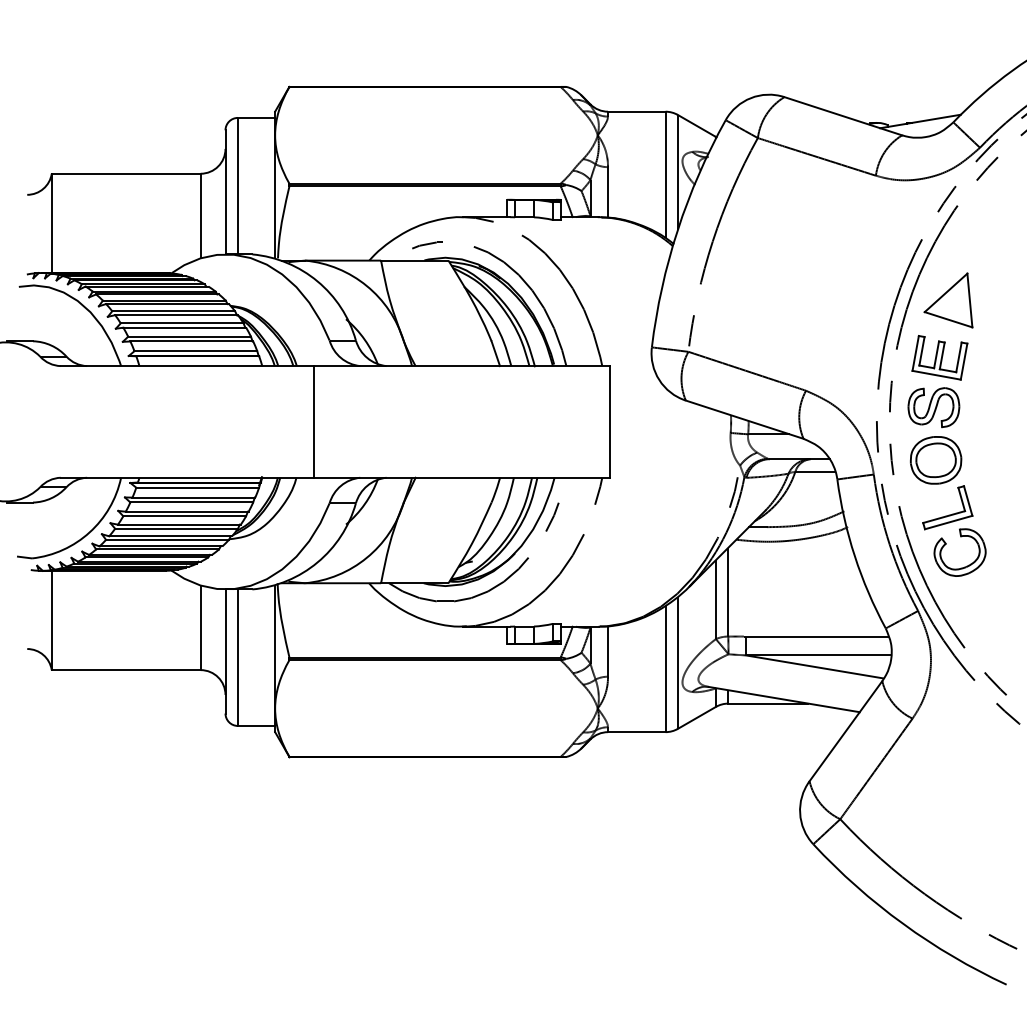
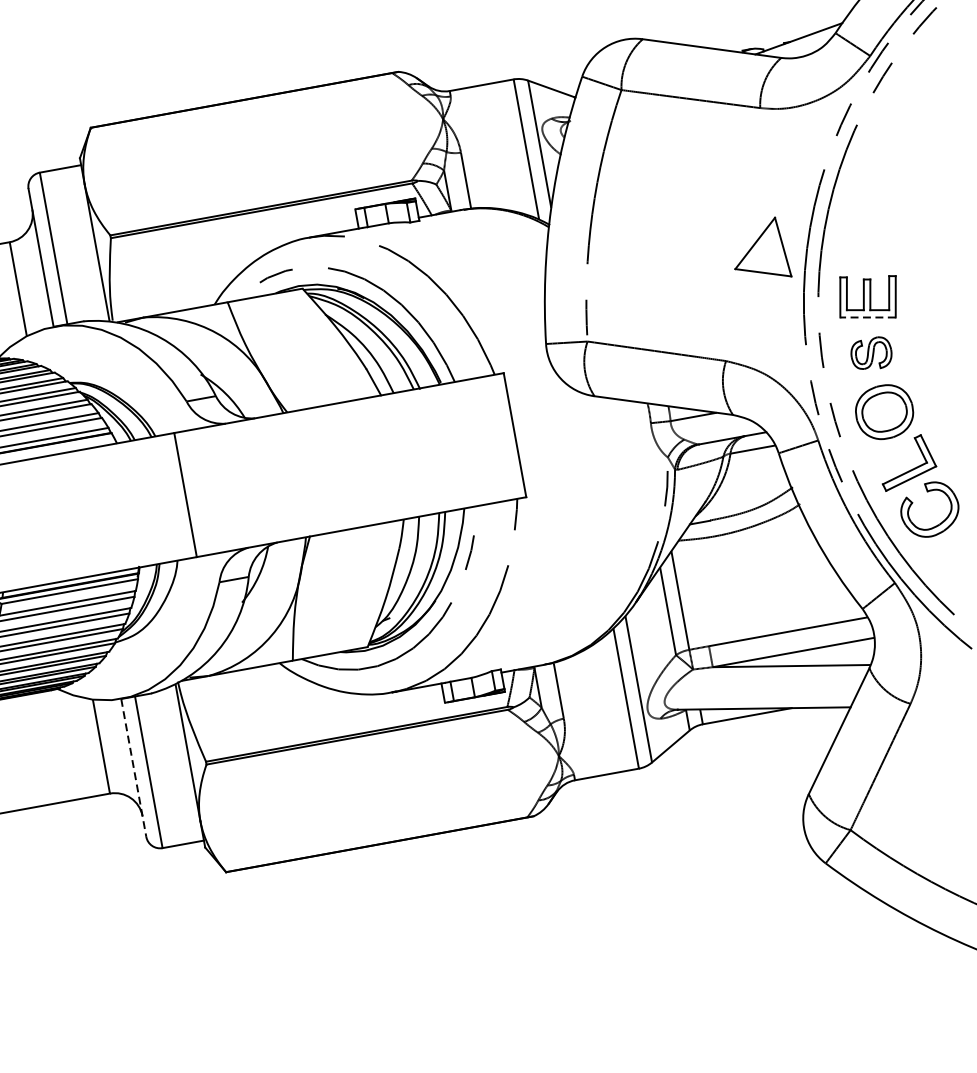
part: (948, 300) -> (759, 251), moved
line: (936, 375) -> (867, 317), solid -> dashed
part: (933, 407) -> (871, 353), size x0.7
line: (225, 651) -> (133, 767), solid -> dashed

